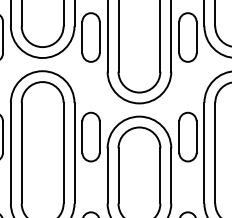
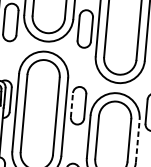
line: (82, 137) -> (71, 105), solid -> dashed
line: (171, 175) -> (137, 140), solid -> dashed

